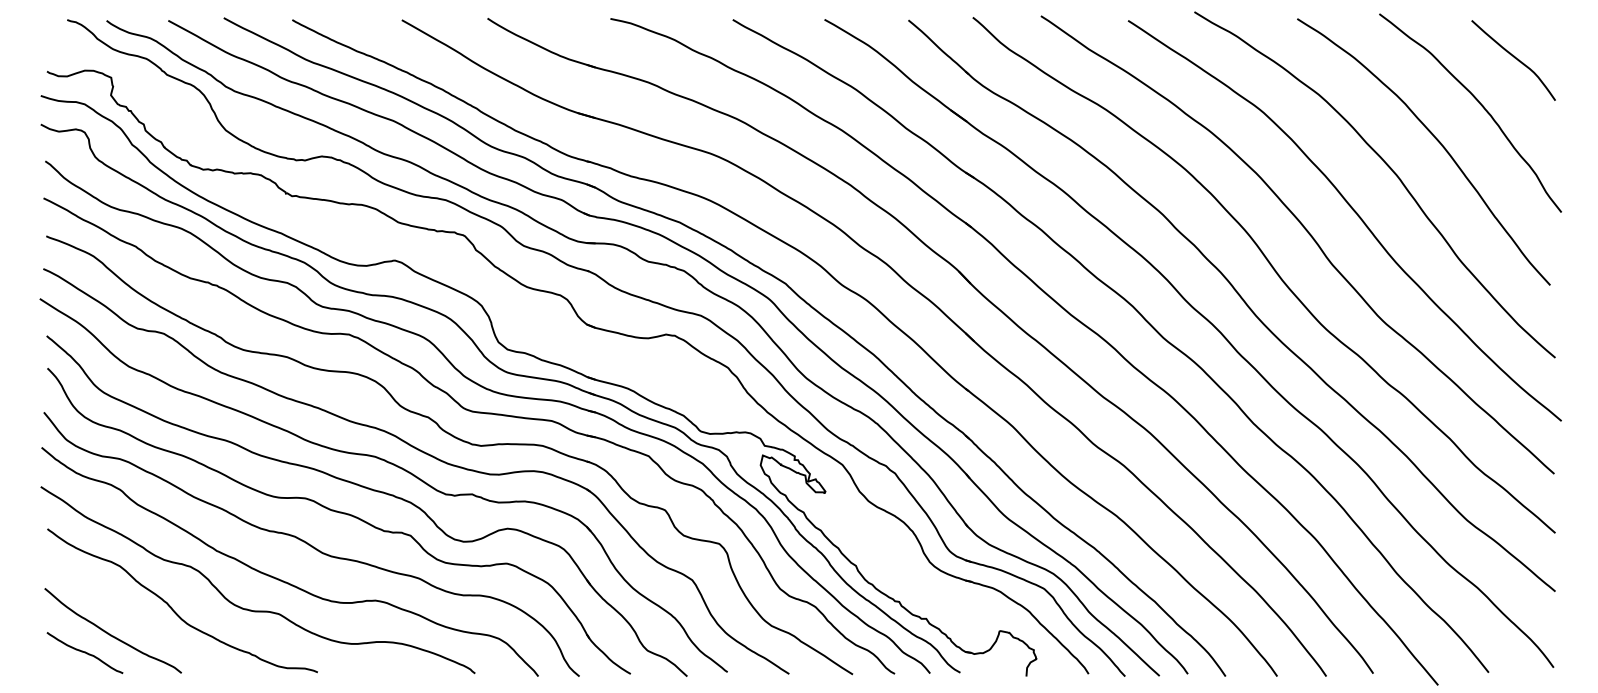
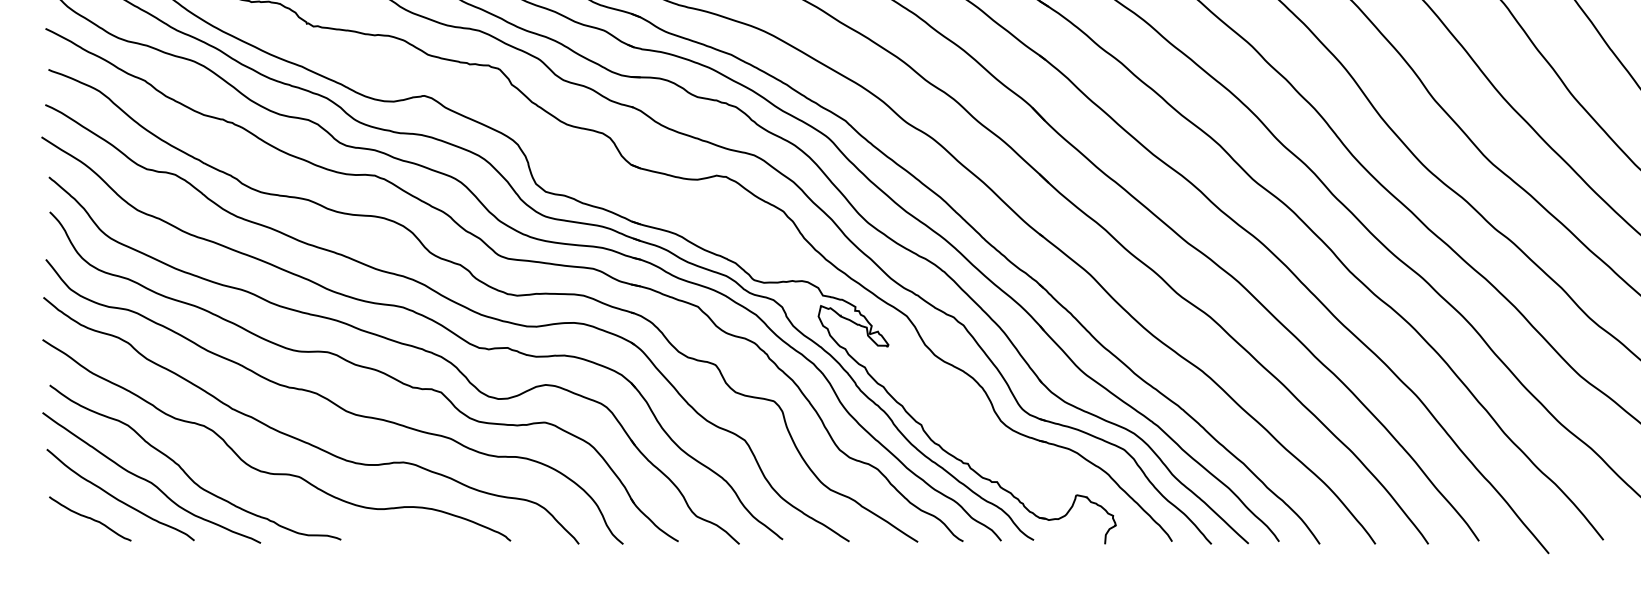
curve: (140, 617) -> (150, 480), added

